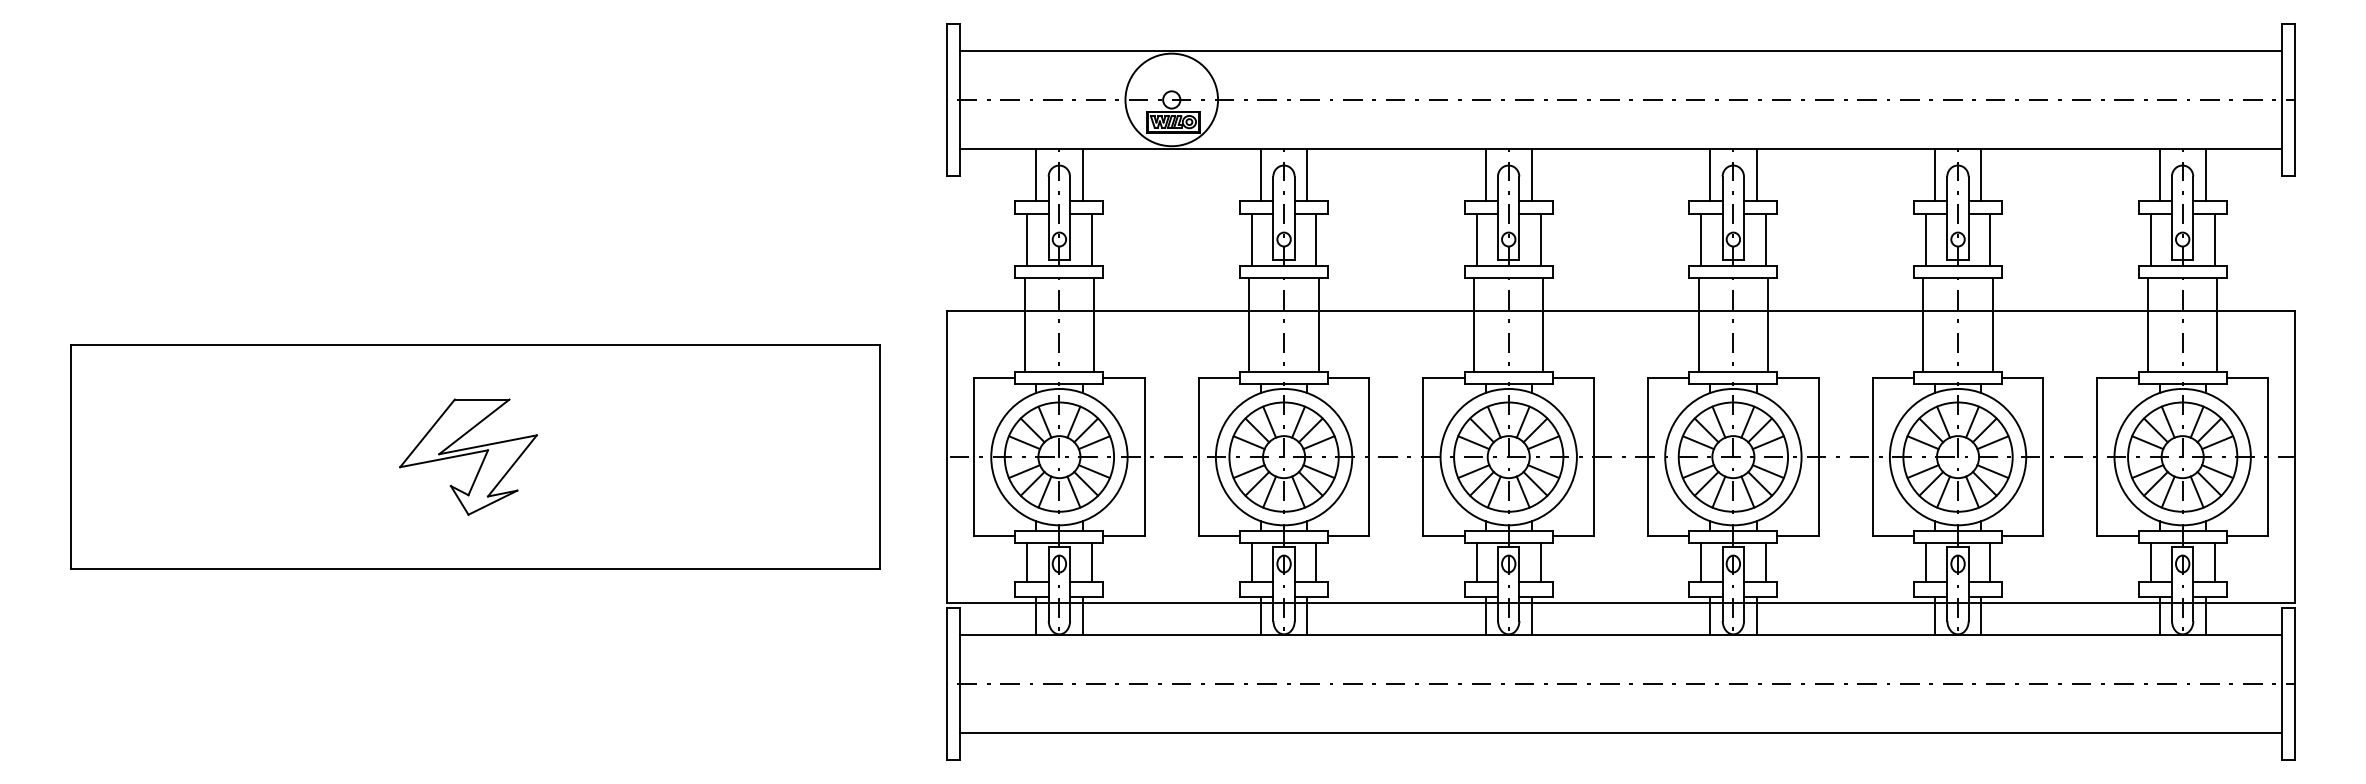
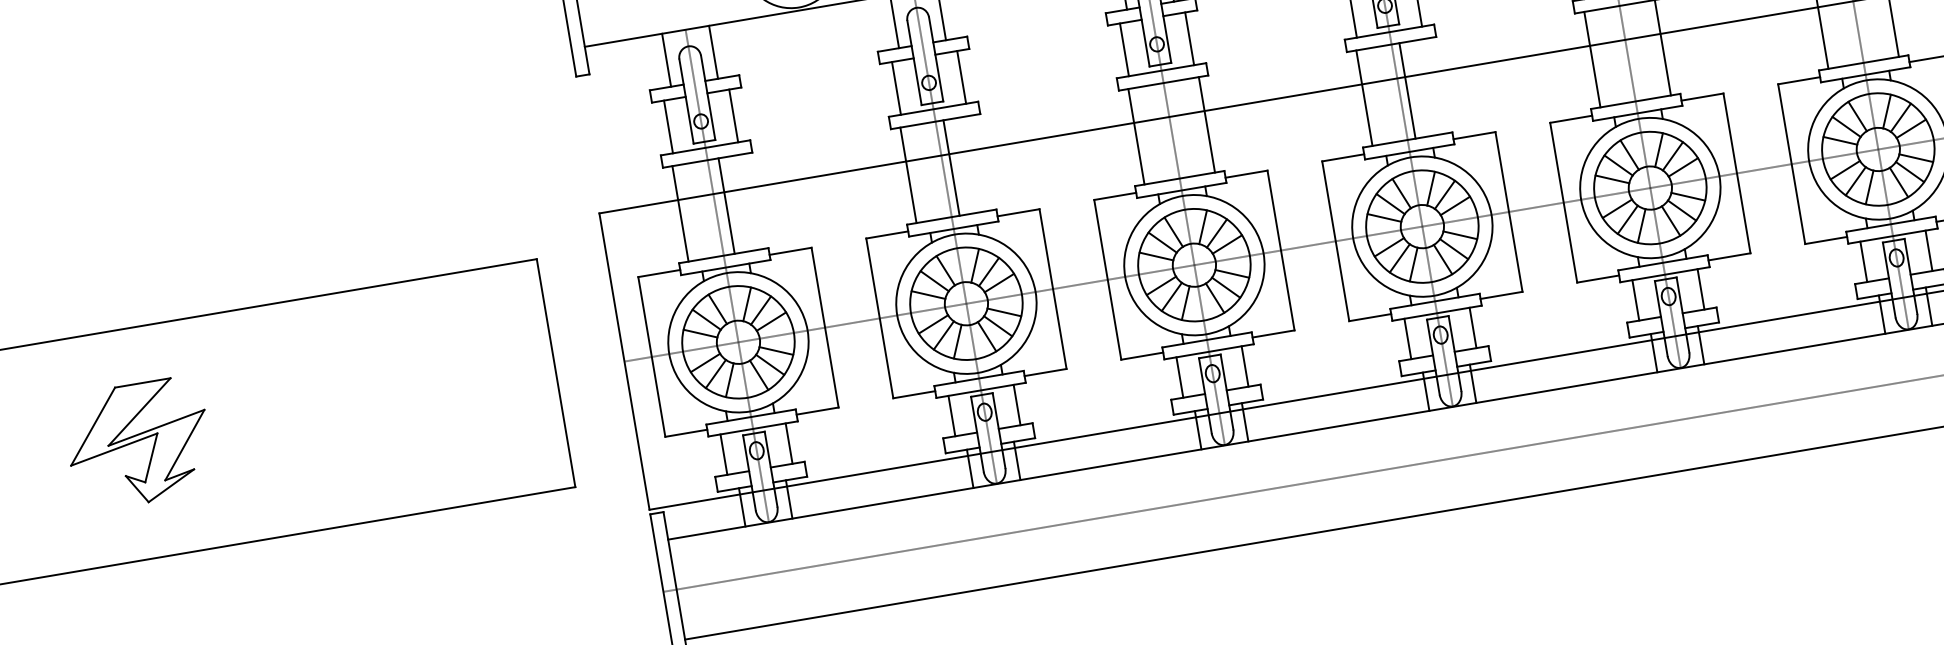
line: (1094, 324) -> (726, 205), moved
line: (1318, 324) -> (951, 167), moved
line: (1768, 324) -> (1407, 90), moved

